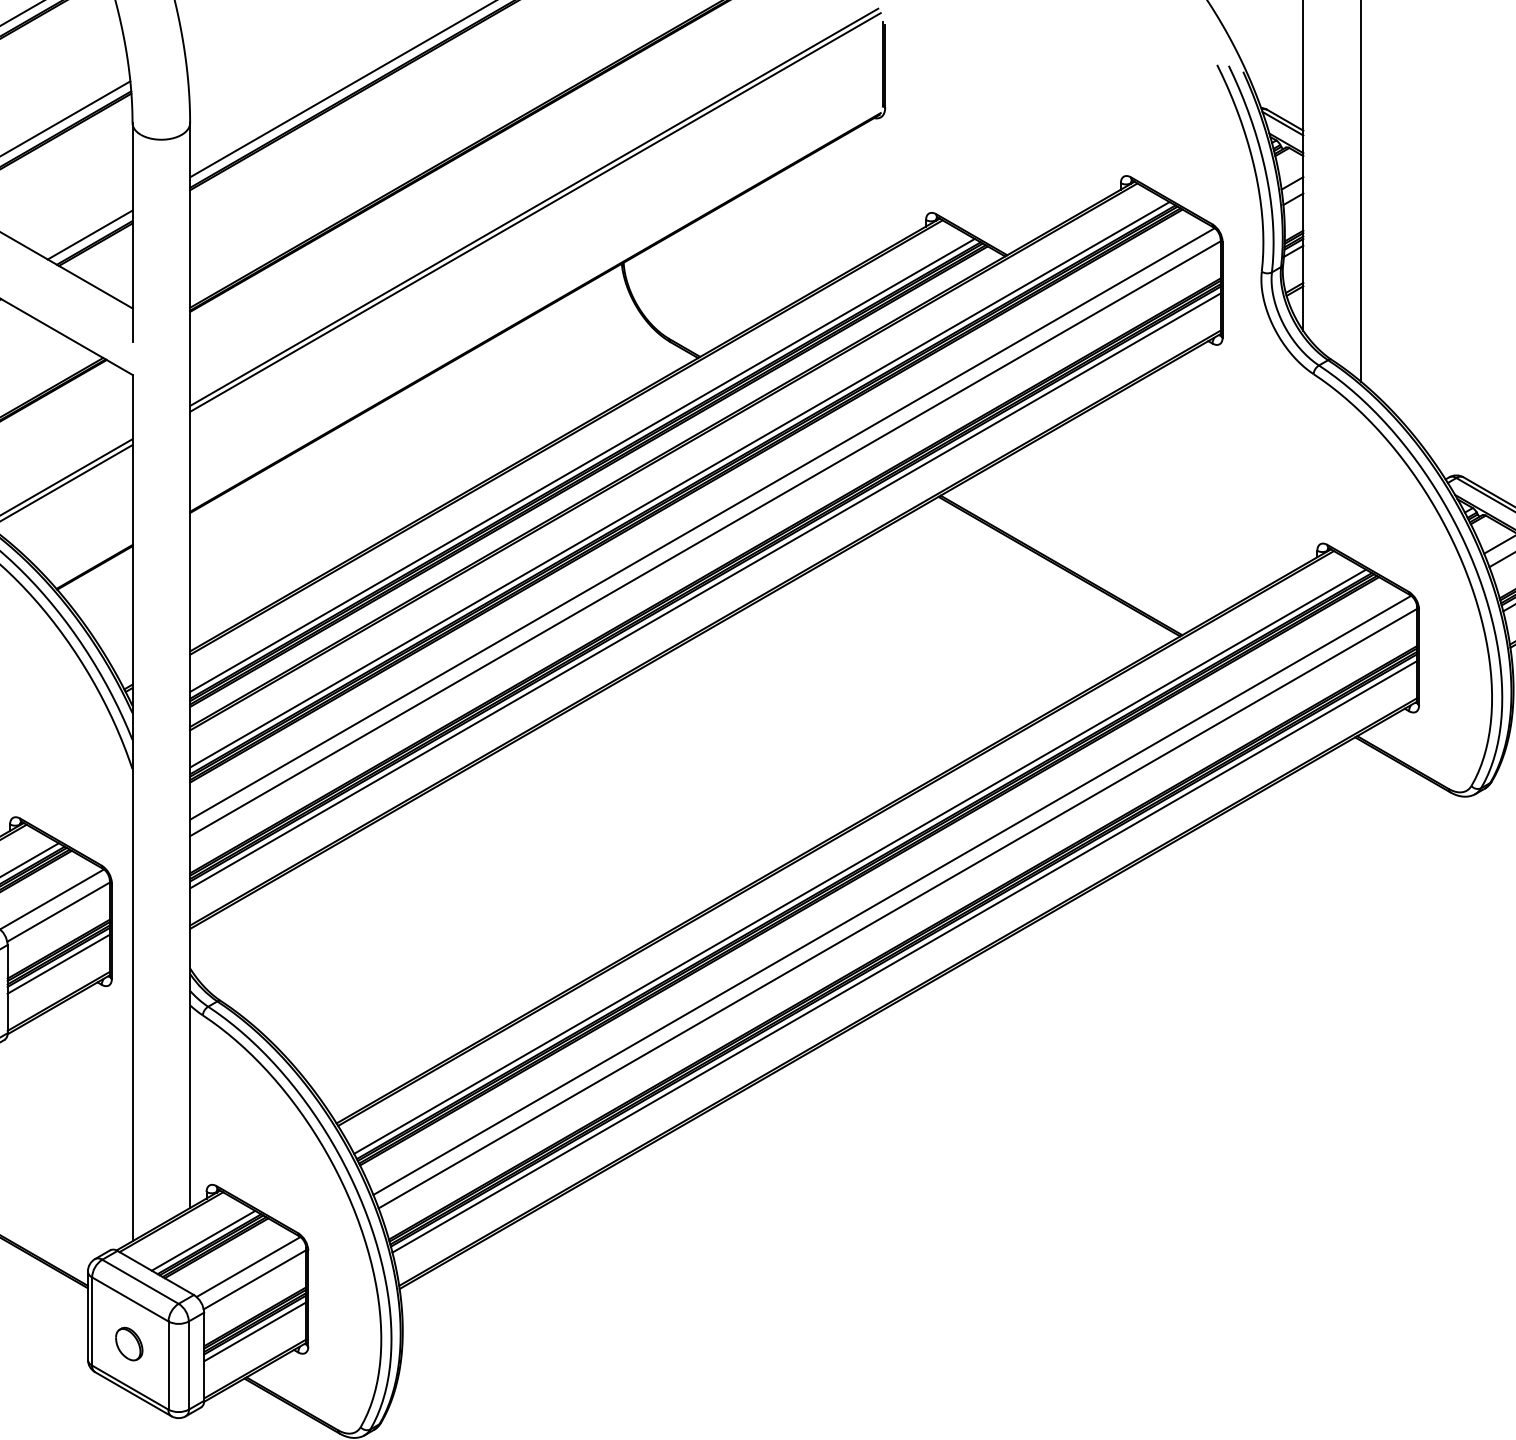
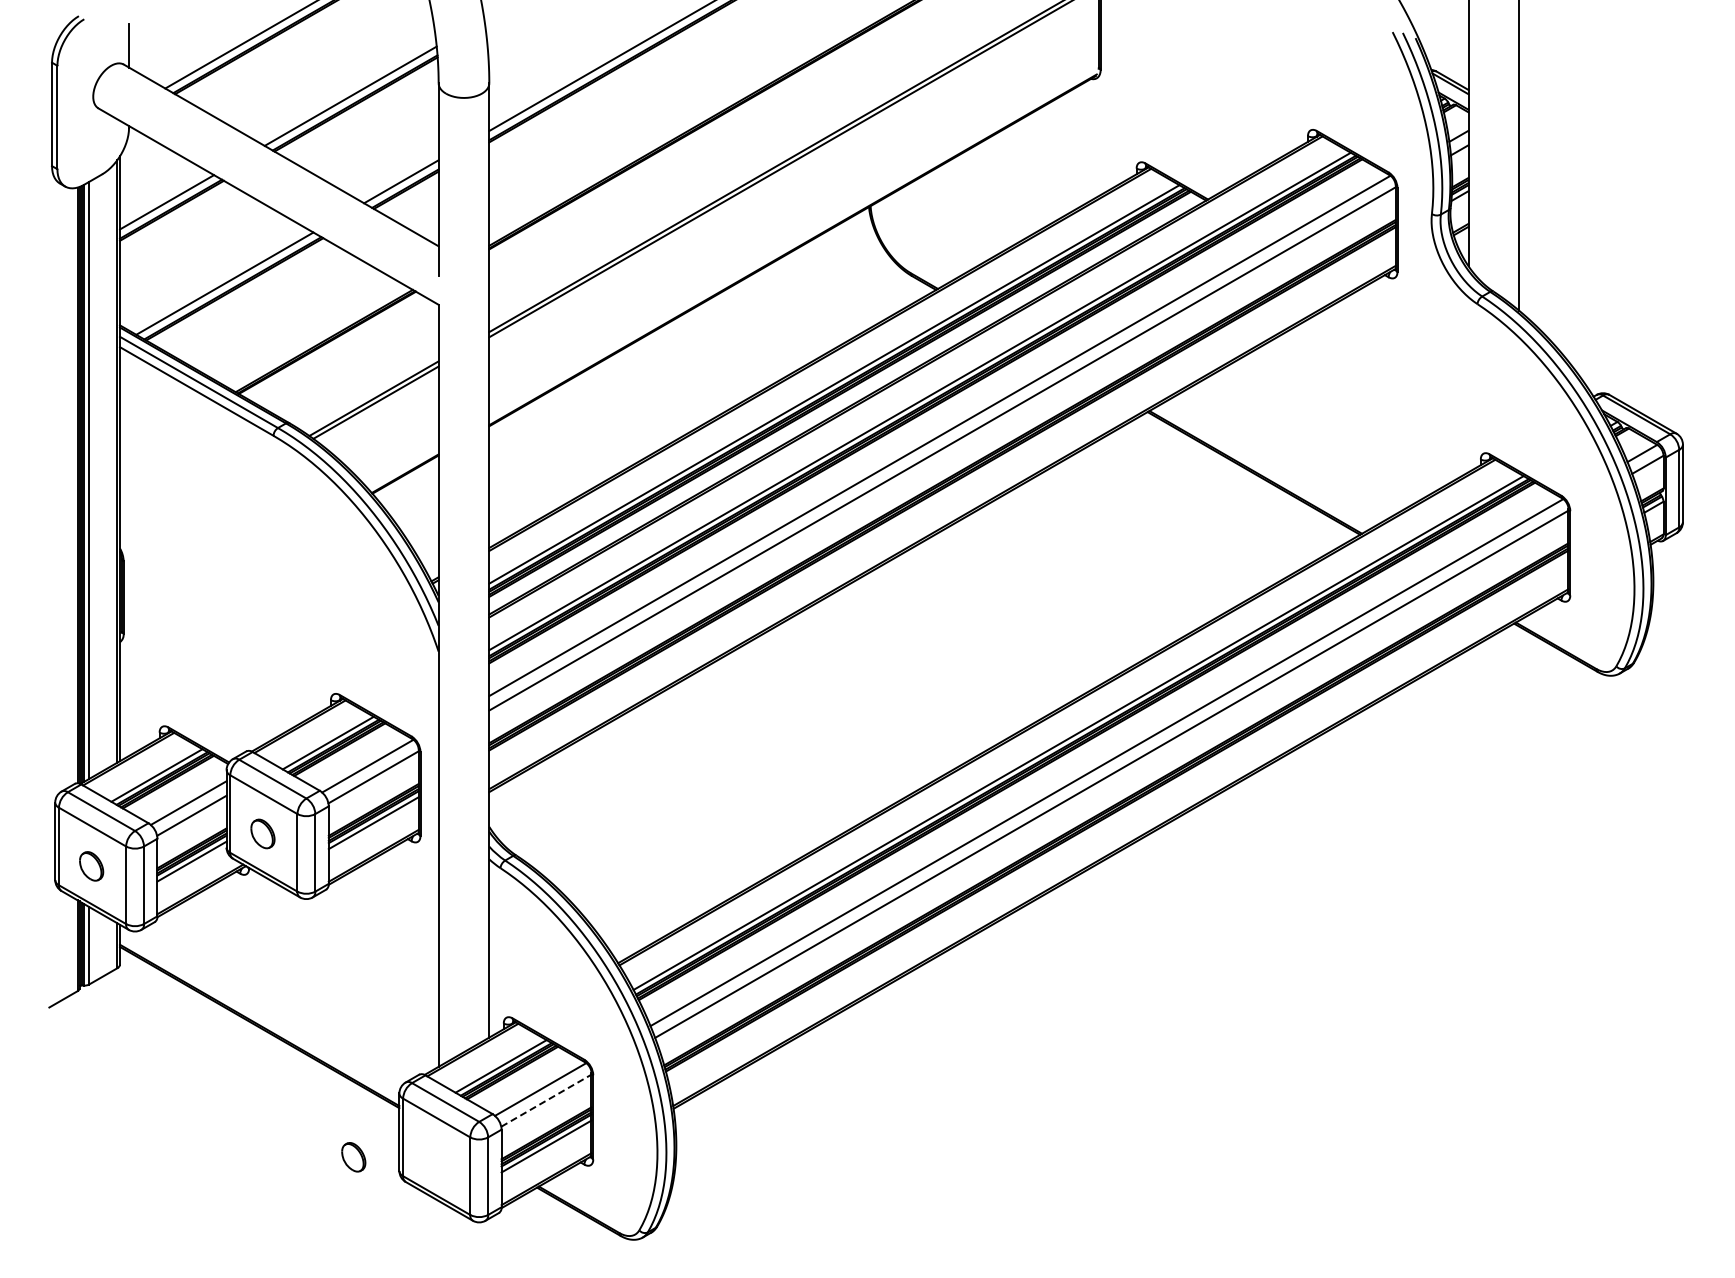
line: (705, 590) -> (942, 494), removed
line: (904, 956) -> (1117, 816), removed
line: (255, 1279) -> (546, 1100), solid -> dashed
part: (128, 1344) -> (353, 1157), moved

